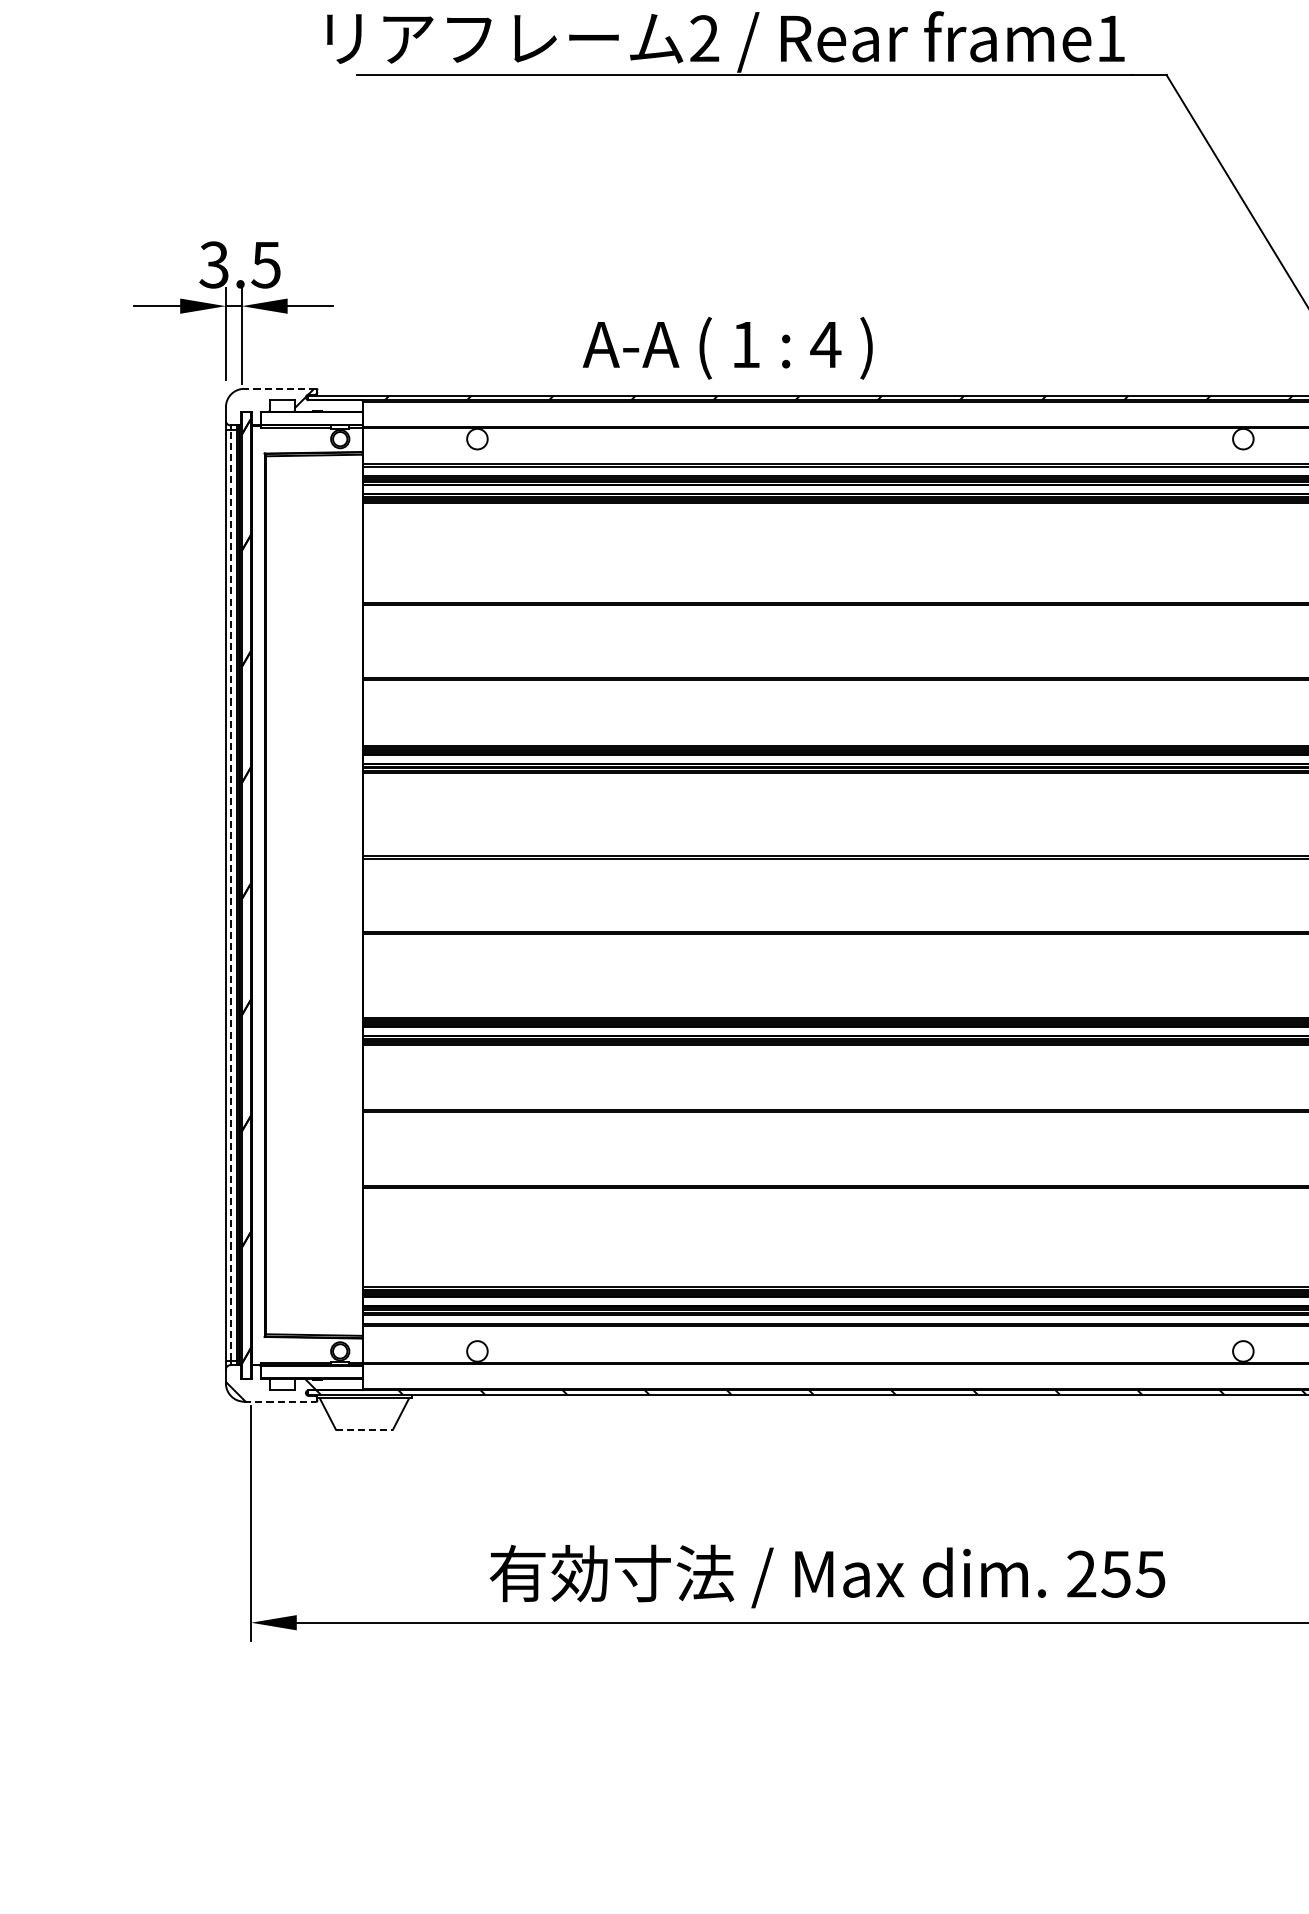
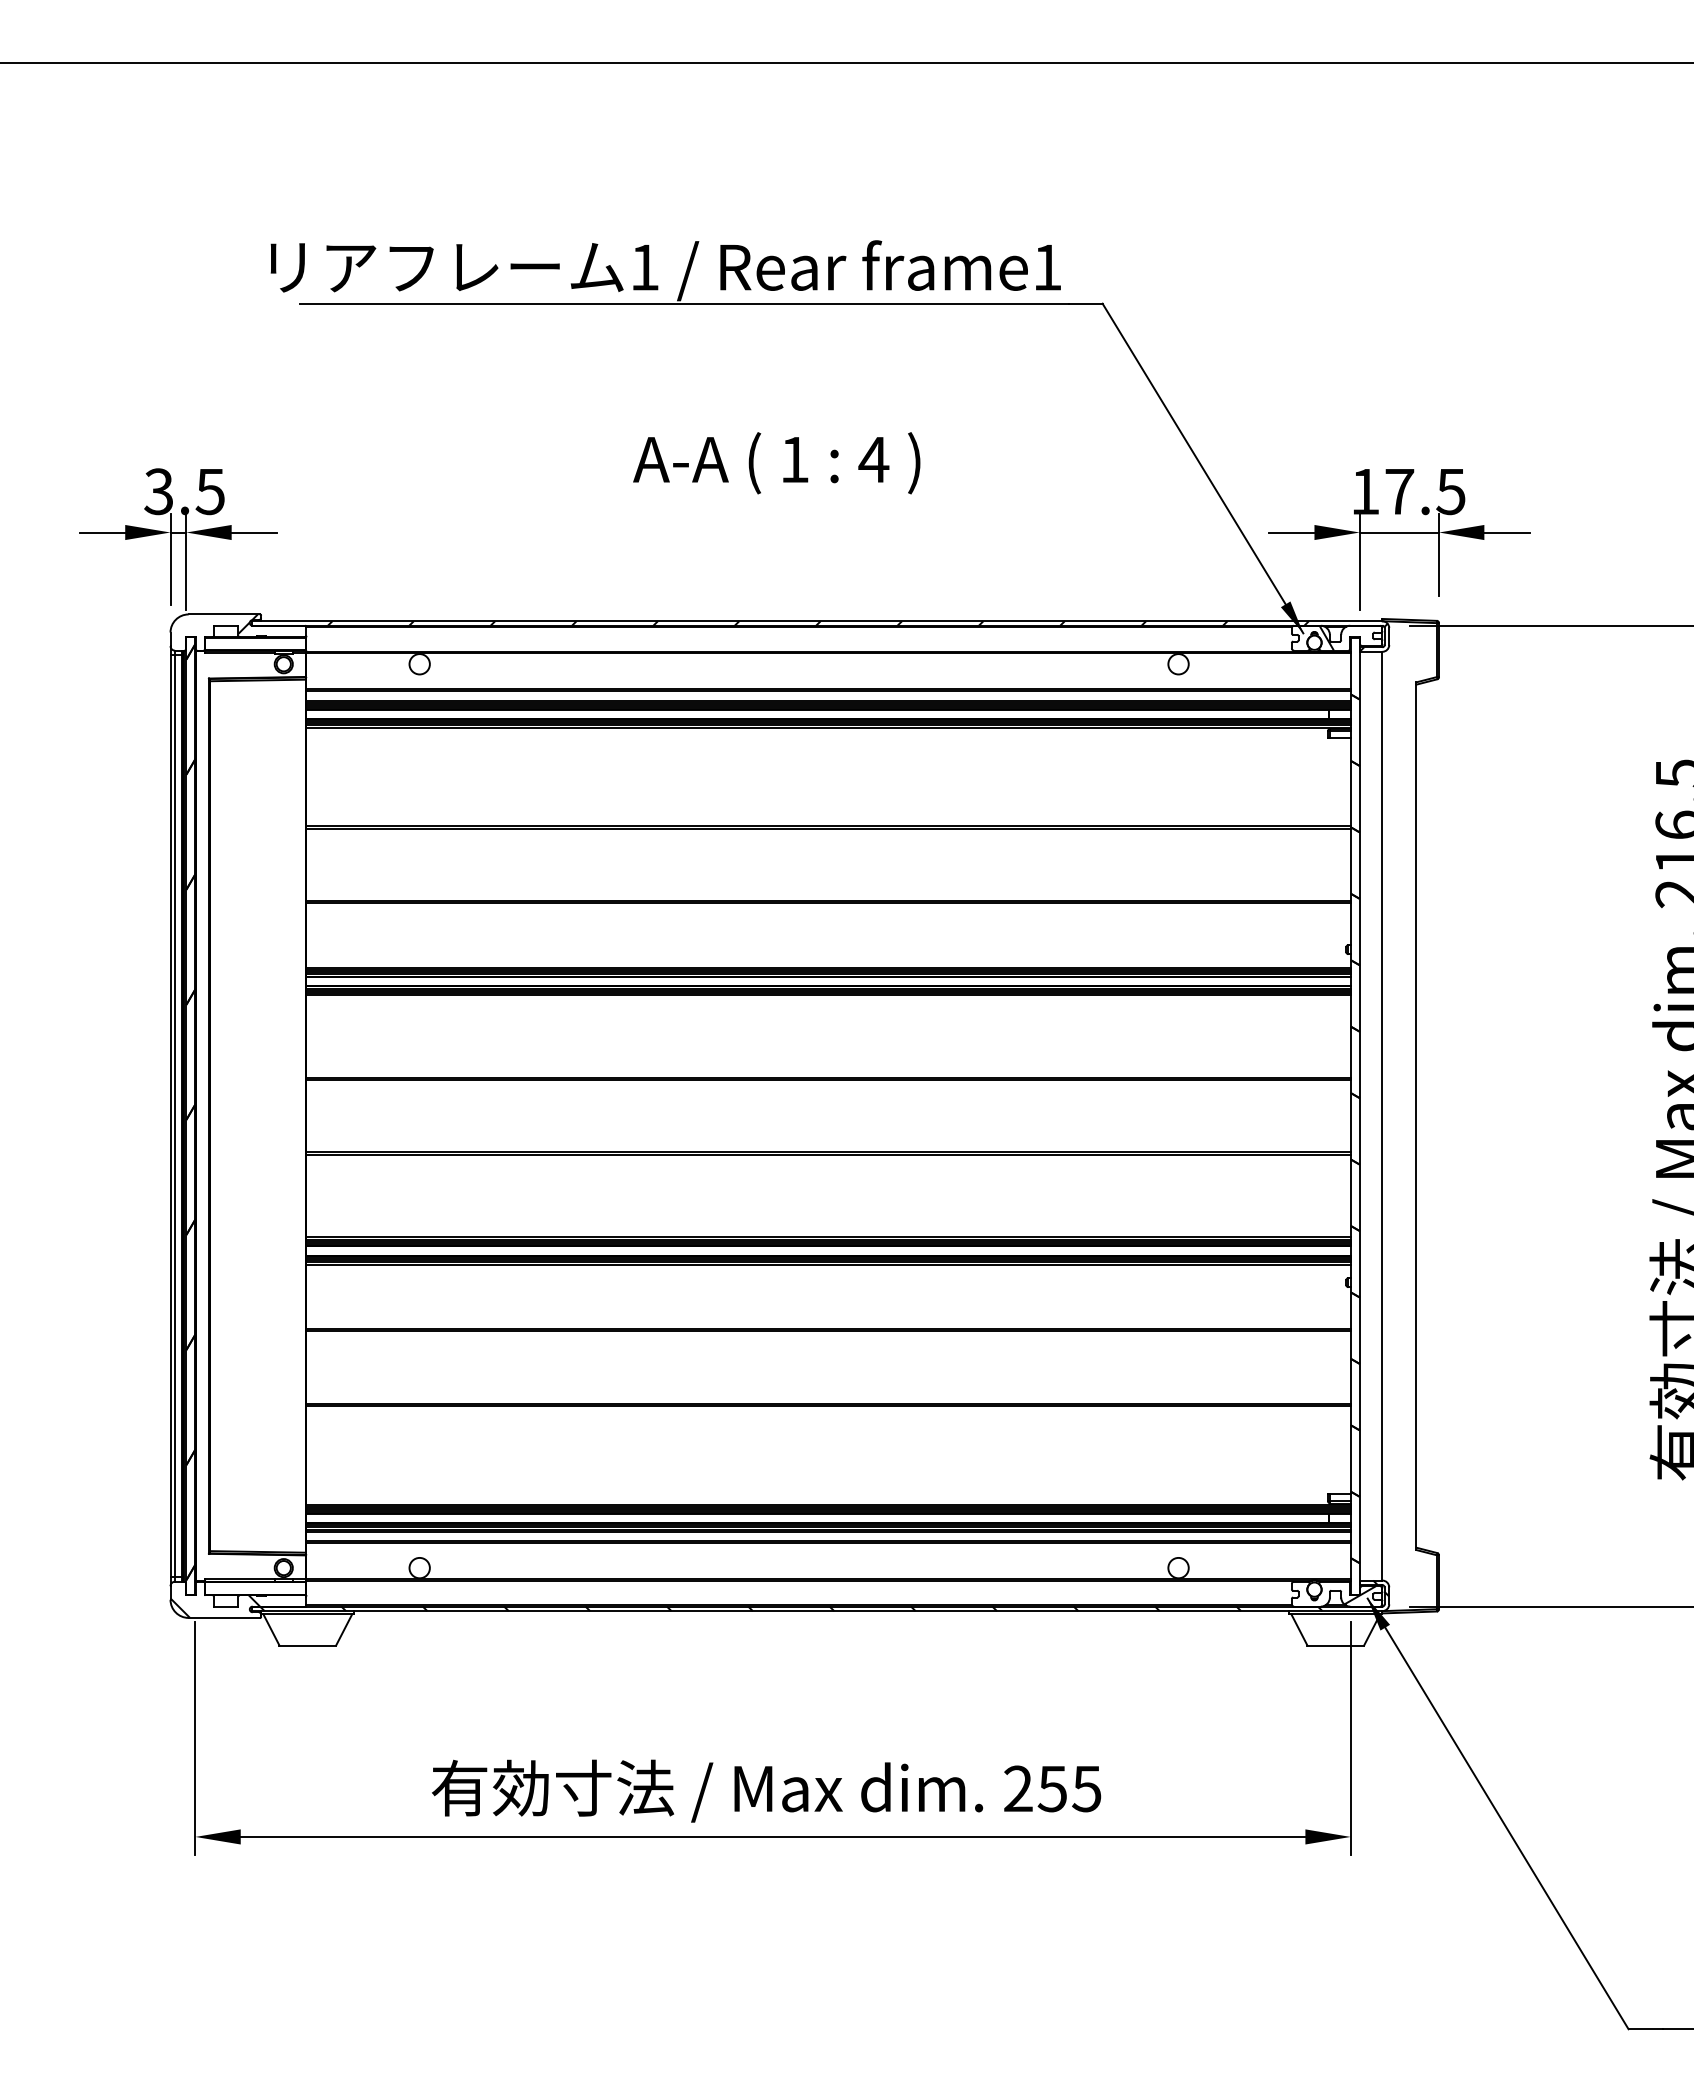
text: (704, 38) -> (644, 267), 2 -> 1
text: (727, 348) -> (776, 463), moved
line: (280, 388) -> (224, 614), dashed -> solid
line: (230, 895) -> (175, 1116), dashed -> solid
line: (280, 1401) -> (224, 1617), dashed -> solid
line: (365, 1429) -> (308, 1645), dashed -> solid

